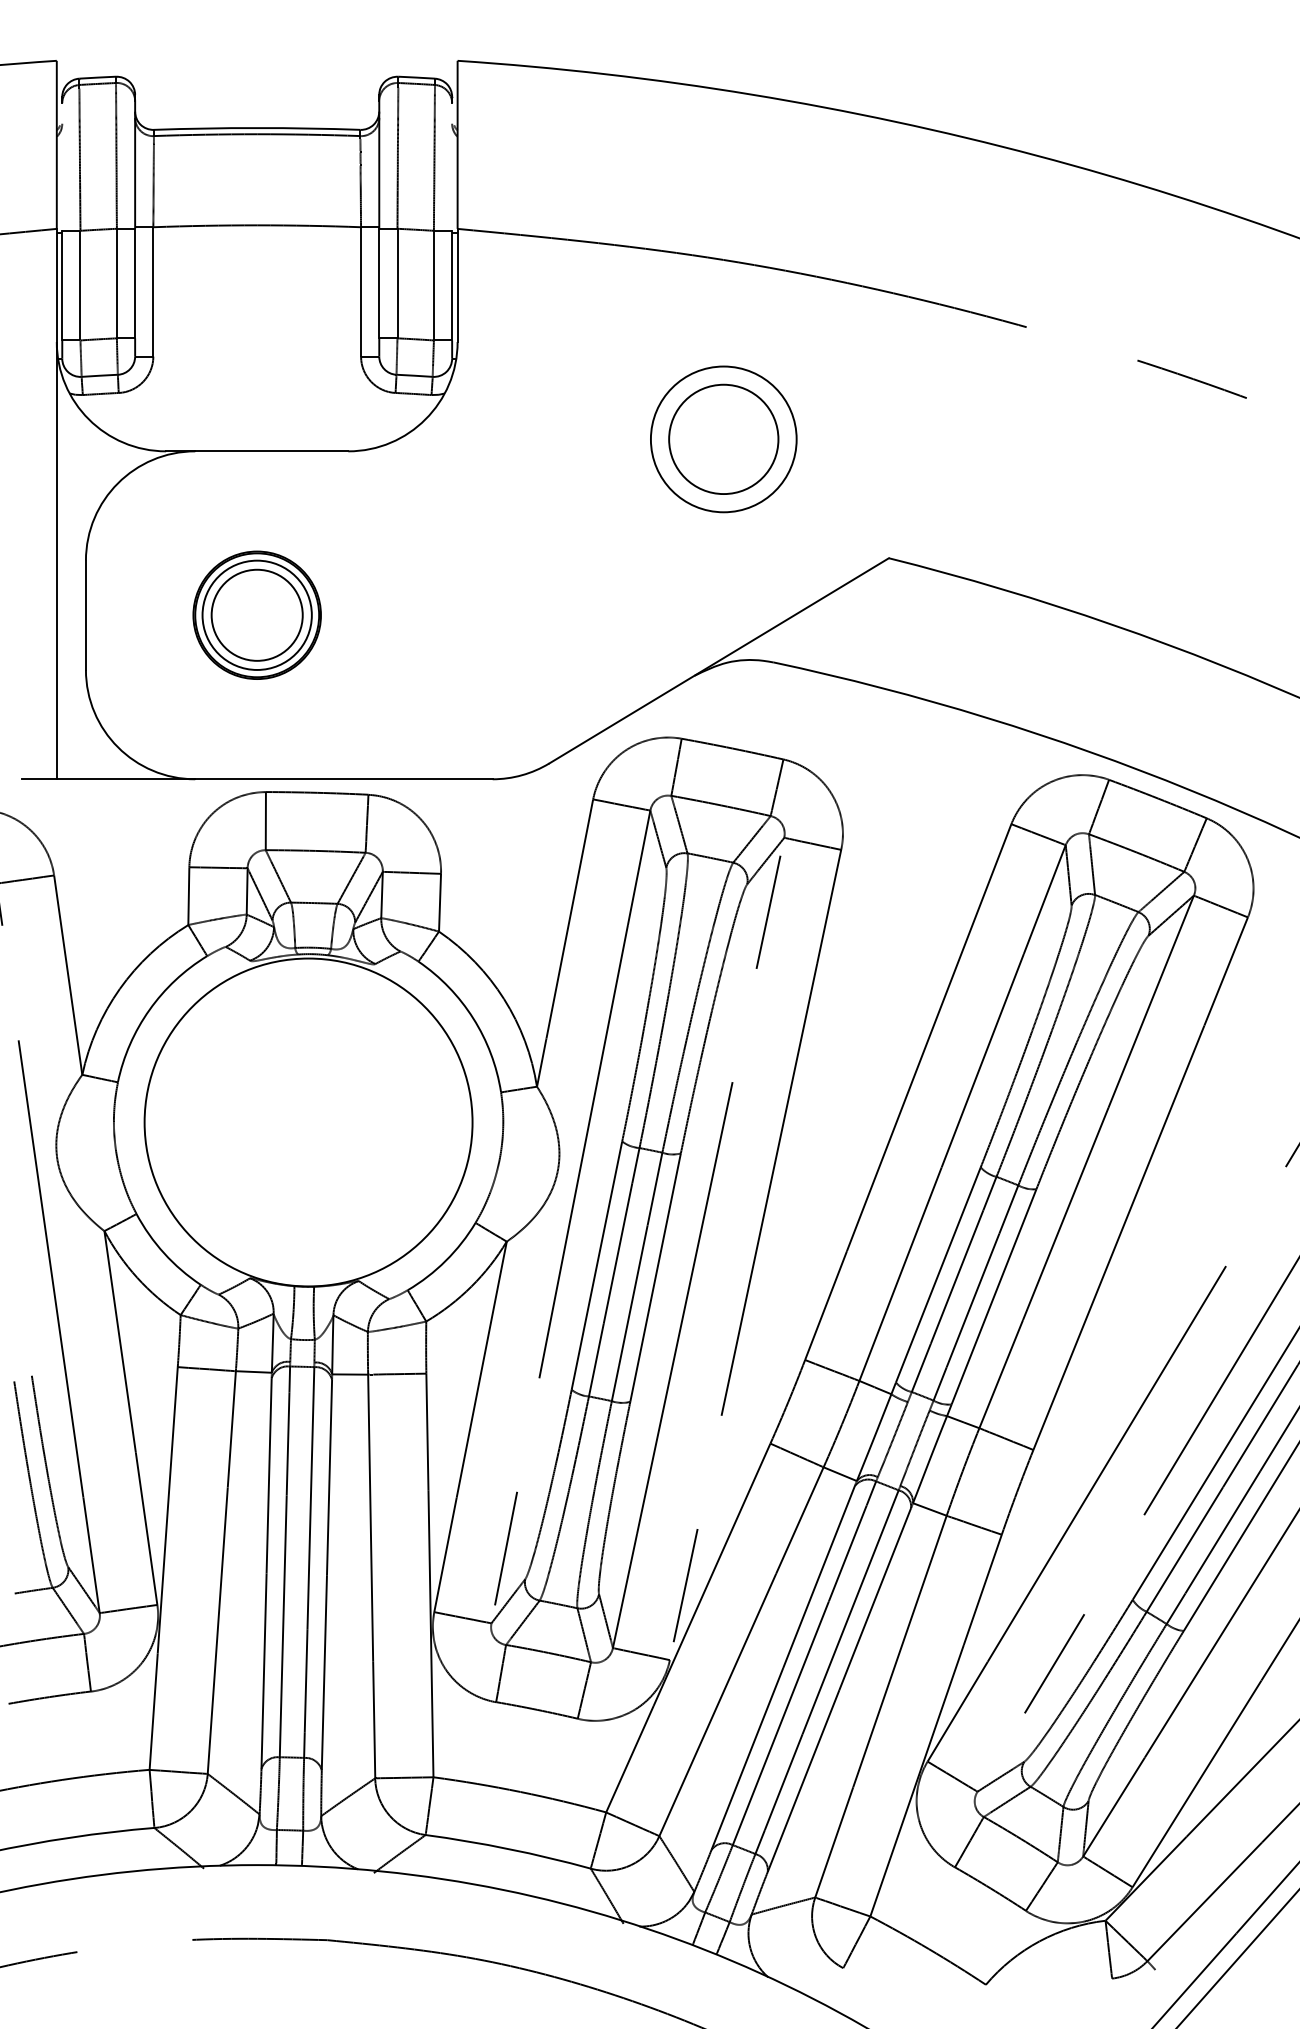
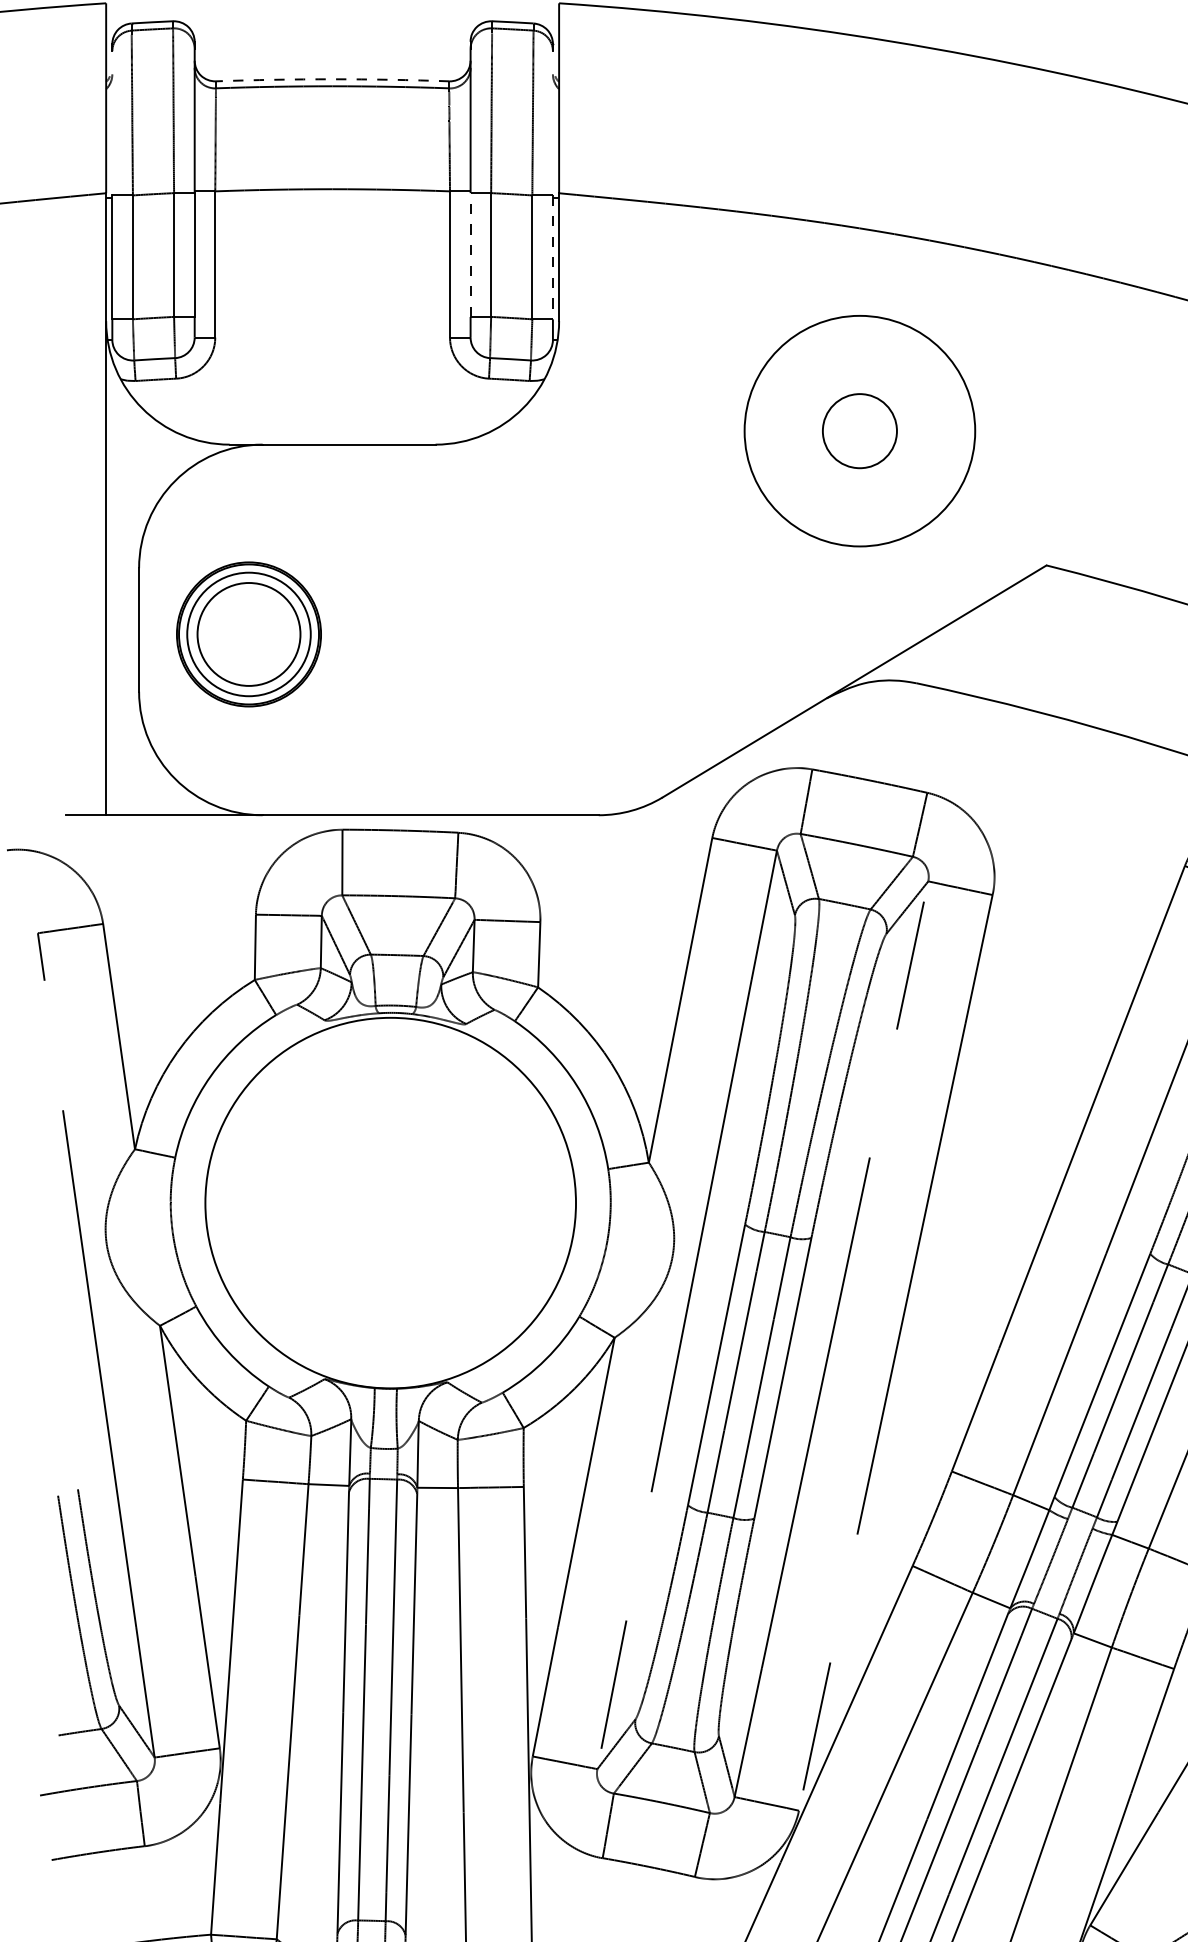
arc: (257, 128) -> (332, 79), solid -> dashed
line: (379, 283) -> (470, 254), solid -> dashed
line: (452, 285) -> (553, 257), solid -> dashed
circle: (723, 439) -> (859, 431), size x0.6
circle: (723, 439) -> (859, 431), size x1.4
part: (256, 614) -> (248, 633), moved

